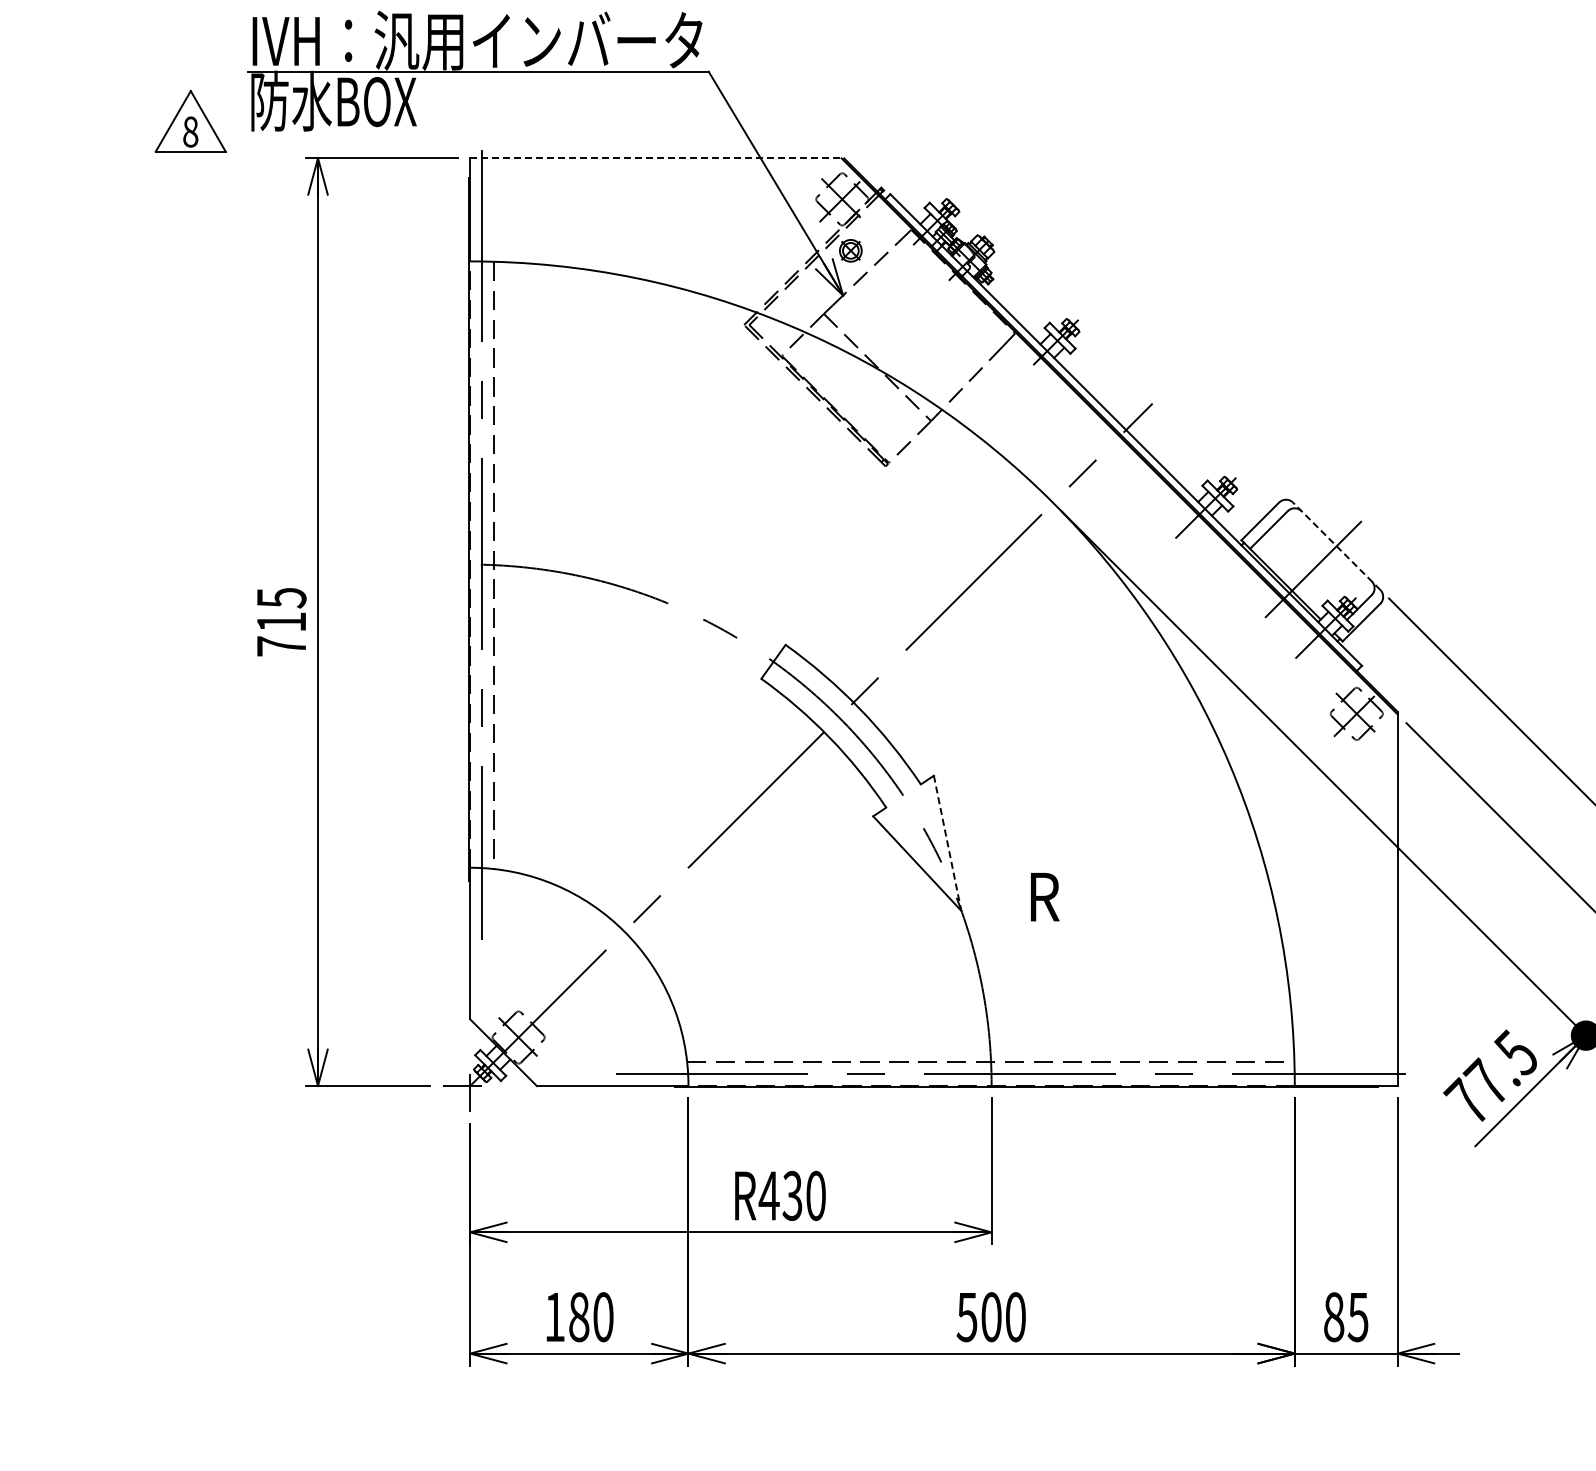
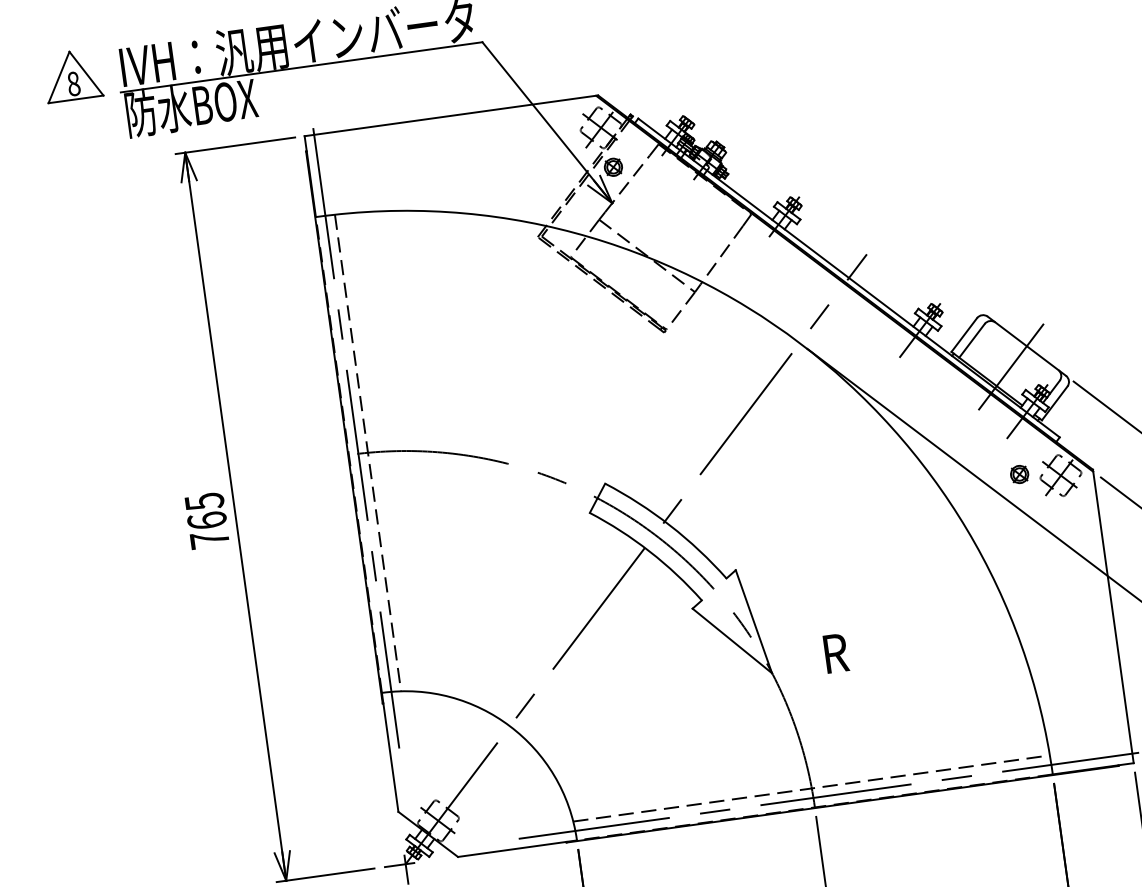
part: (190, 121) -> (72, 75), moved
line: (657, 158) -> (451, 115), dashed -> solid
line: (1336, 546) -> (1026, 346), dashed -> solid
text: (281, 621) -> (207, 520), 715 -> 765
part: (1305, 705) -> (1019, 474), added
line: (947, 843) -> (753, 621), dashed -> solid

